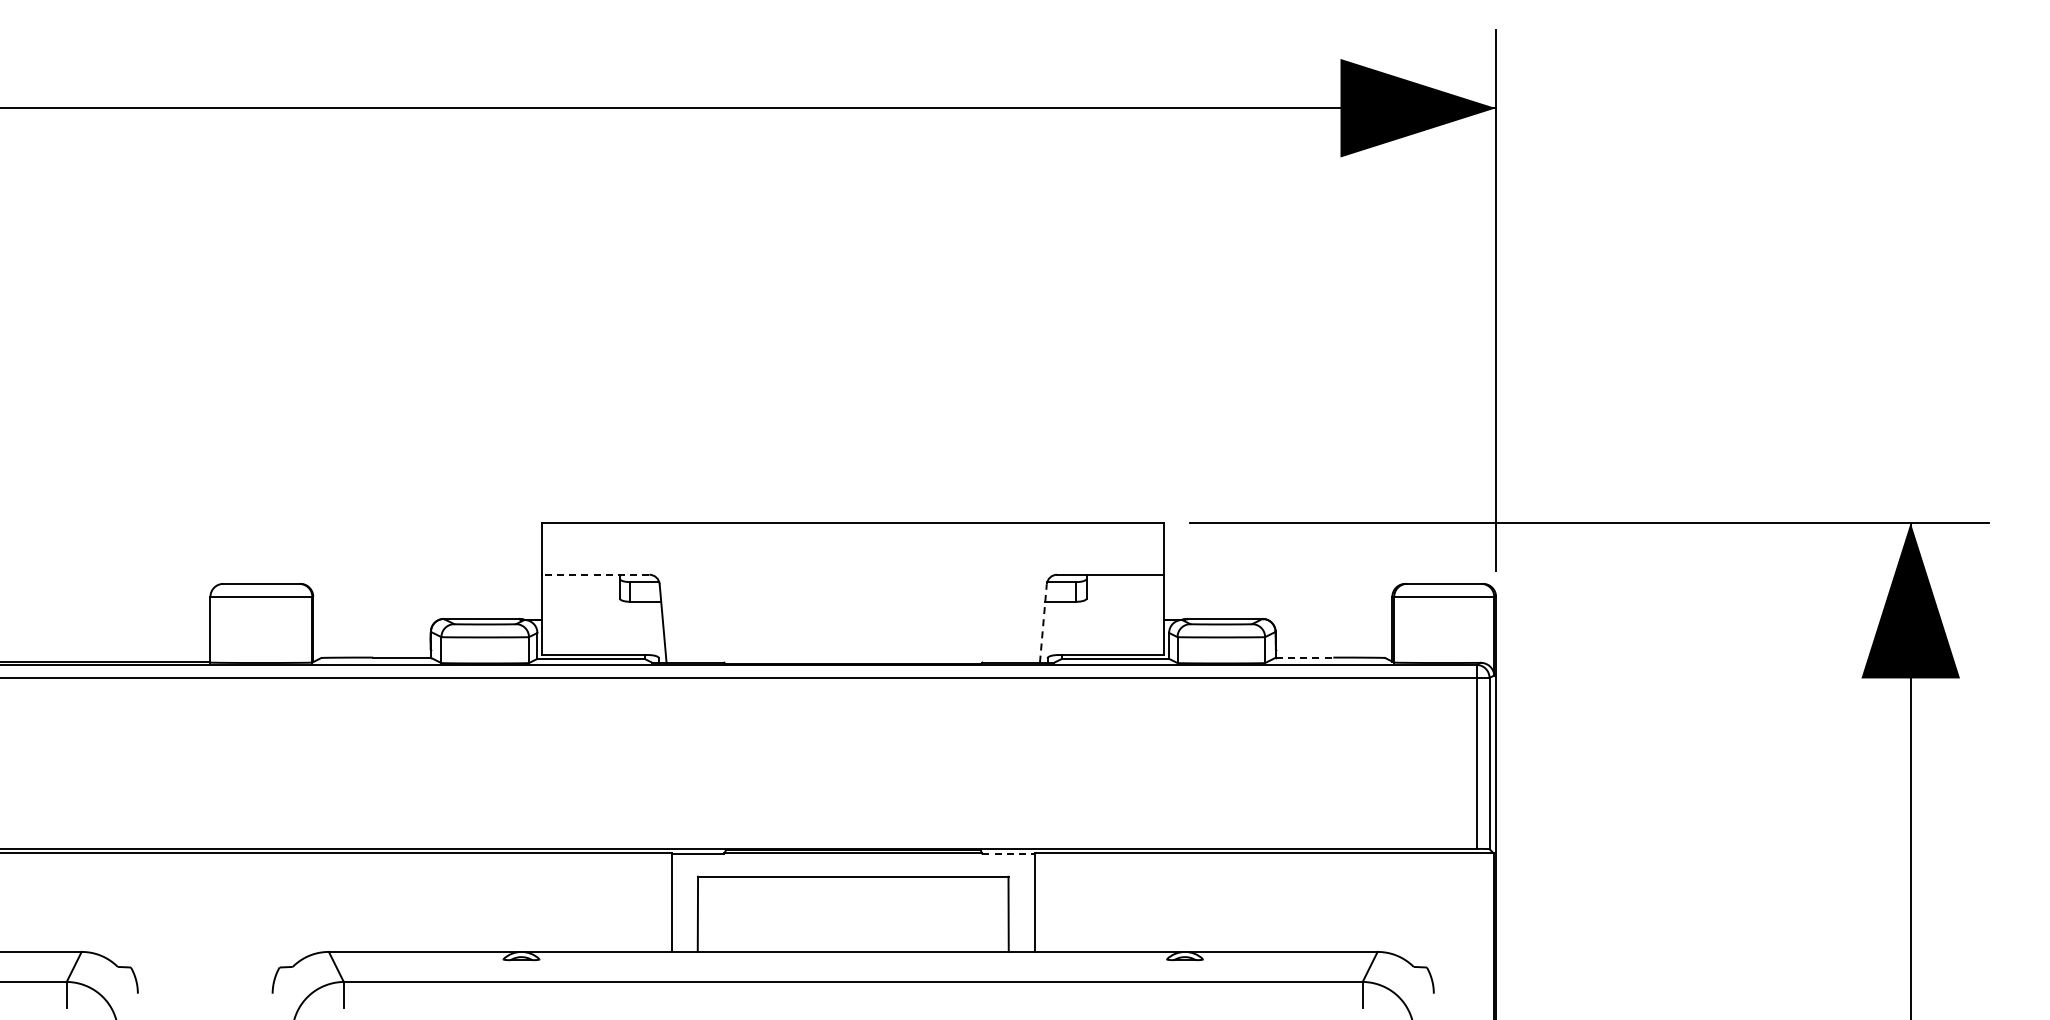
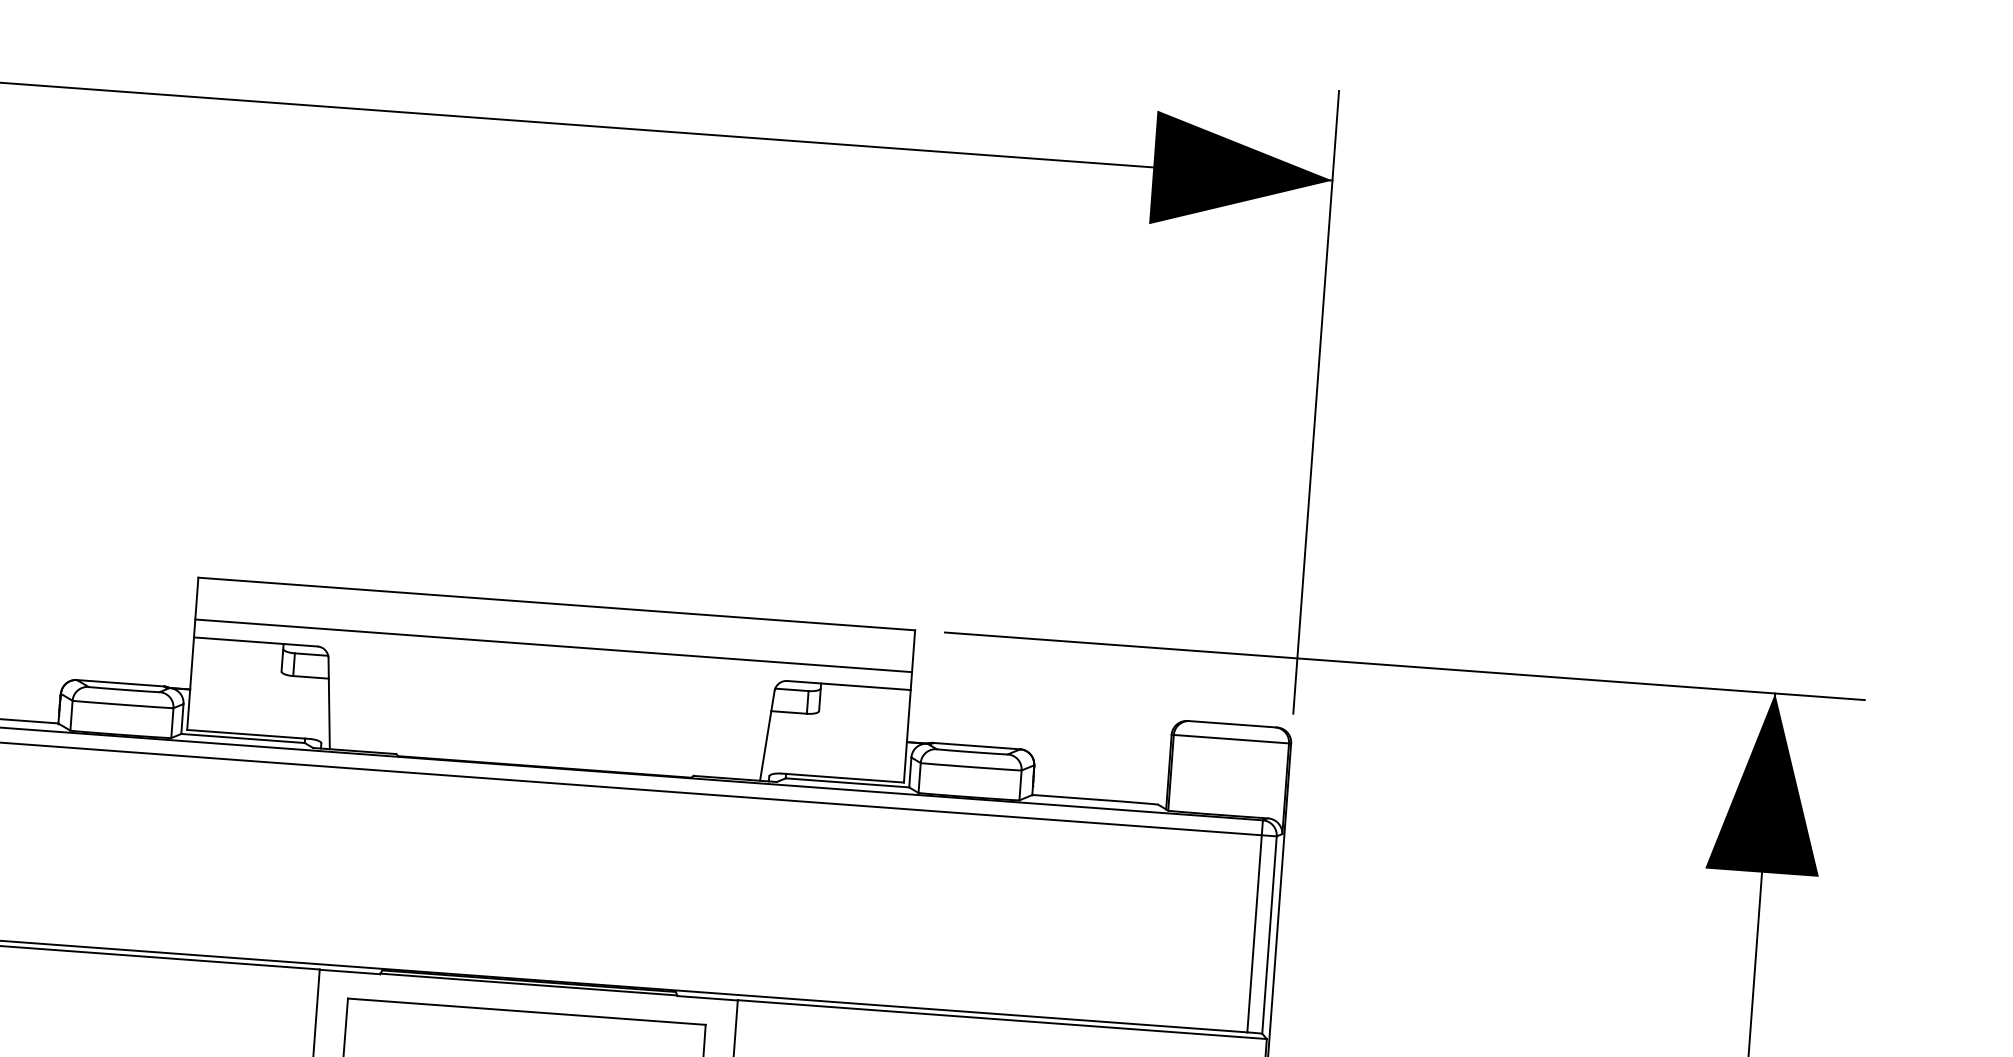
line: (853, 559) -> (553, 646), added
line: (595, 574) -> (255, 641), dashed -> solid
line: (1043, 622) -> (767, 734), dashed -> solid
line: (1304, 657) -> (1065, 797), dashed -> solid
line: (1008, 853) -> (707, 998), dashed -> solid

